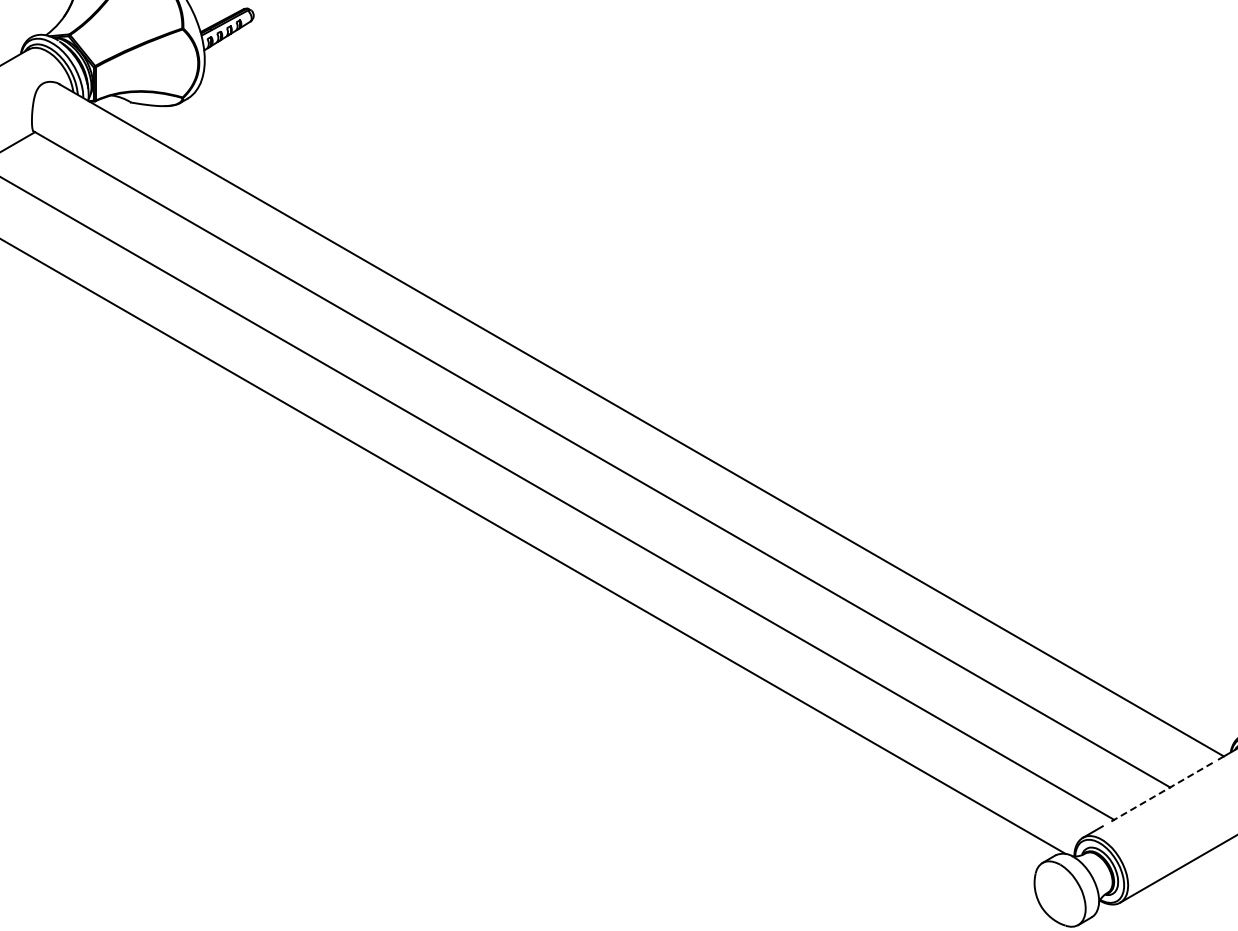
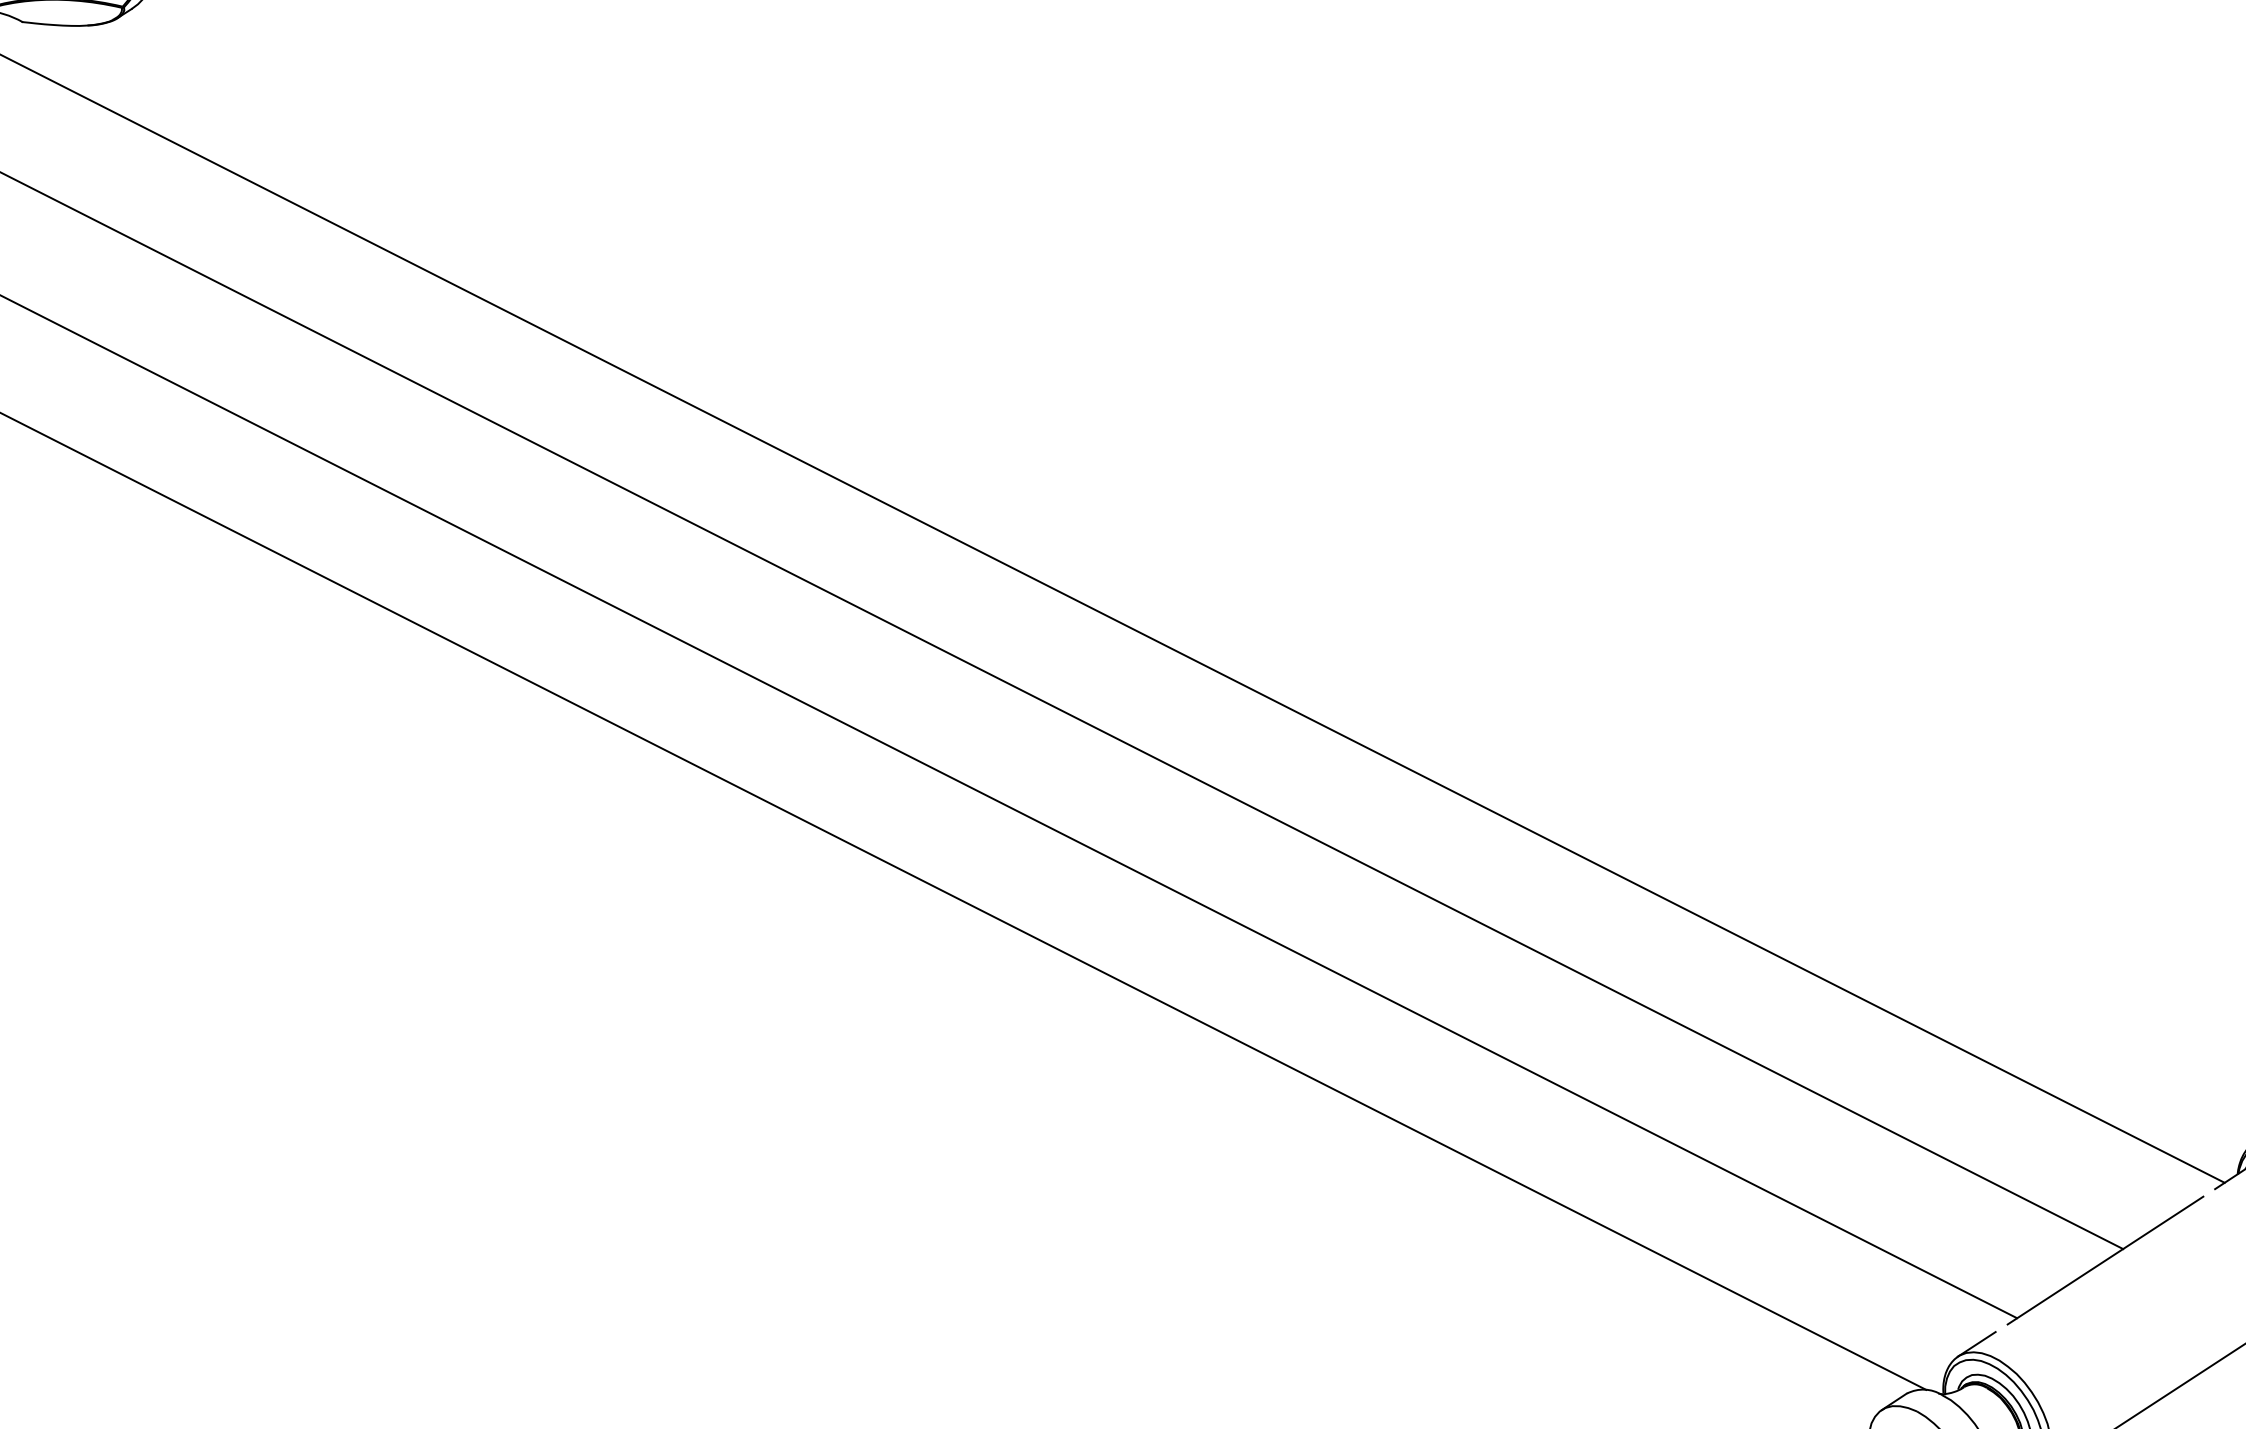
line: (1160, 792) -> (2104, 1259), dashed -> solid

